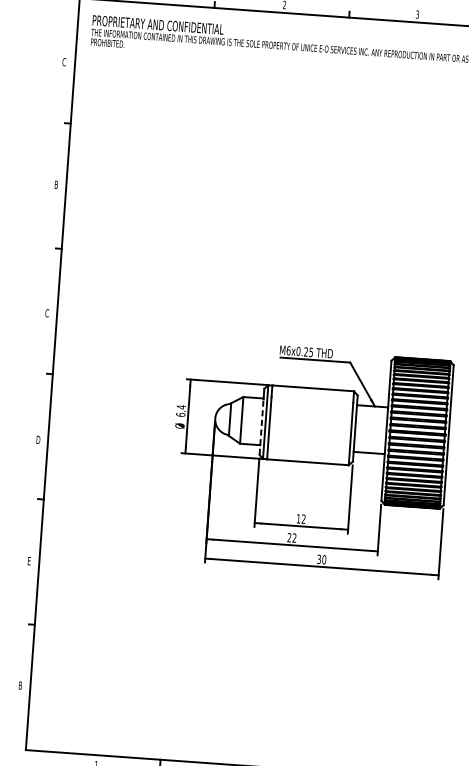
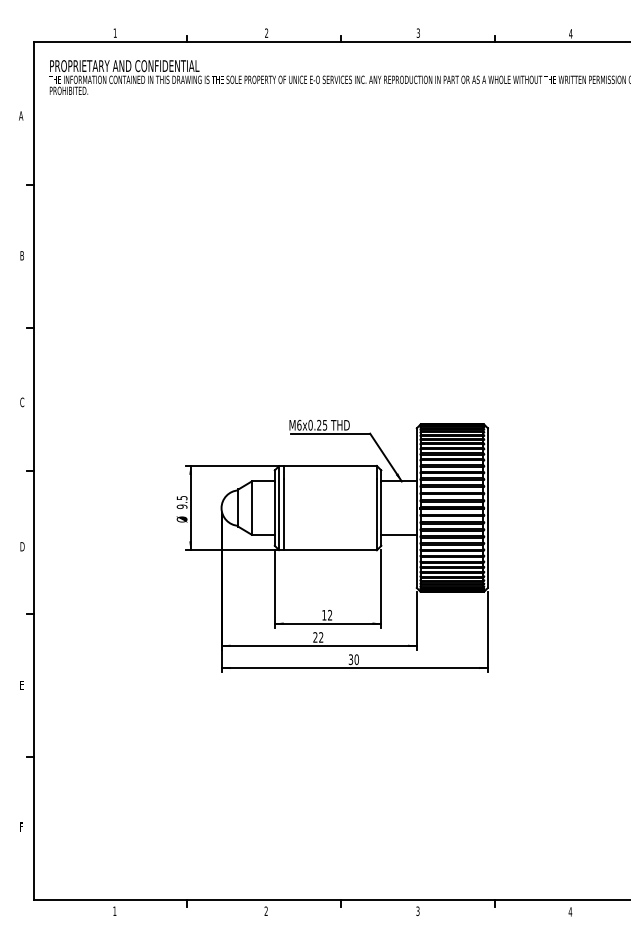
text: (64, 61) -> (21, 115), C -> A
text: (180, 410) -> (181, 501), 6.4 -> 9.5
line: (261, 426) -> (274, 513), dashed -> solid
text: (19, 684) -> (21, 826), B -> F

